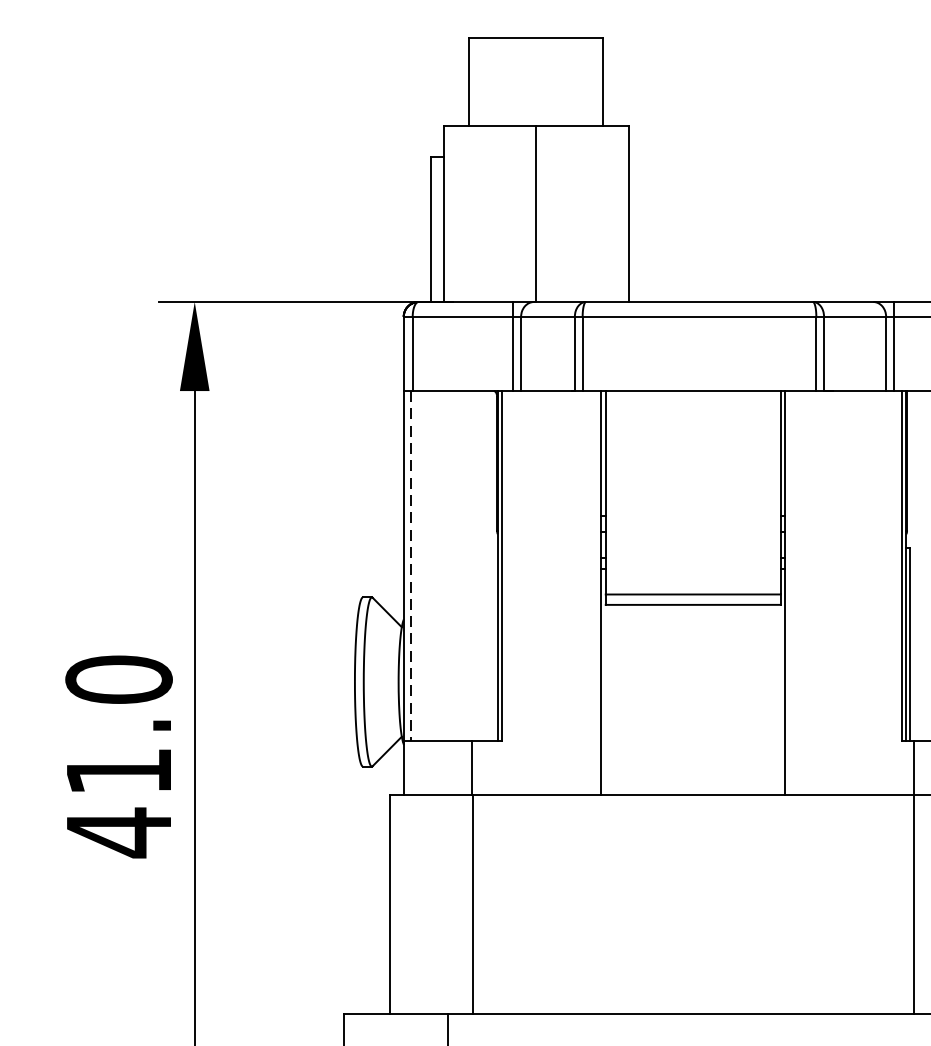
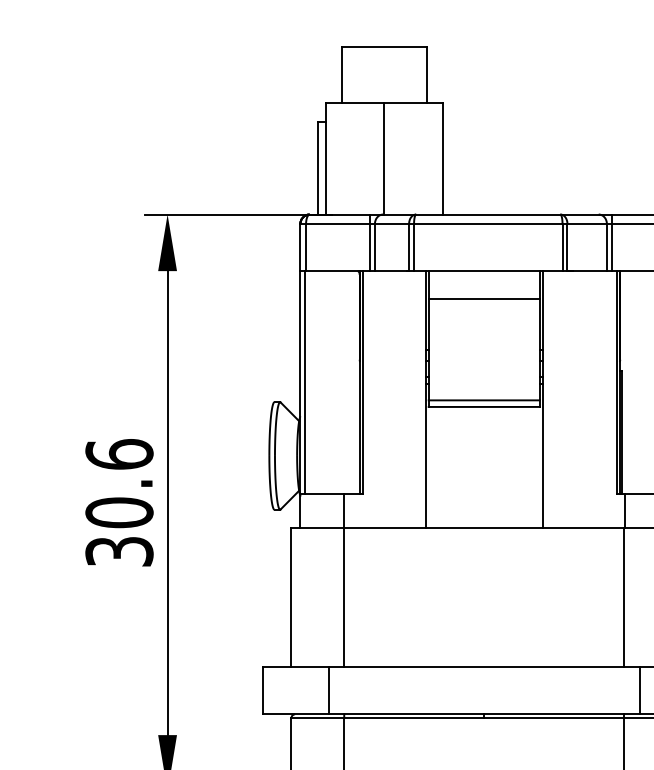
line: (693, 435) -> (484, 299), added
line: (410, 566) -> (304, 382), dashed -> solid
text: (119, 756) -> (119, 503), 41.0 -> 30.6

